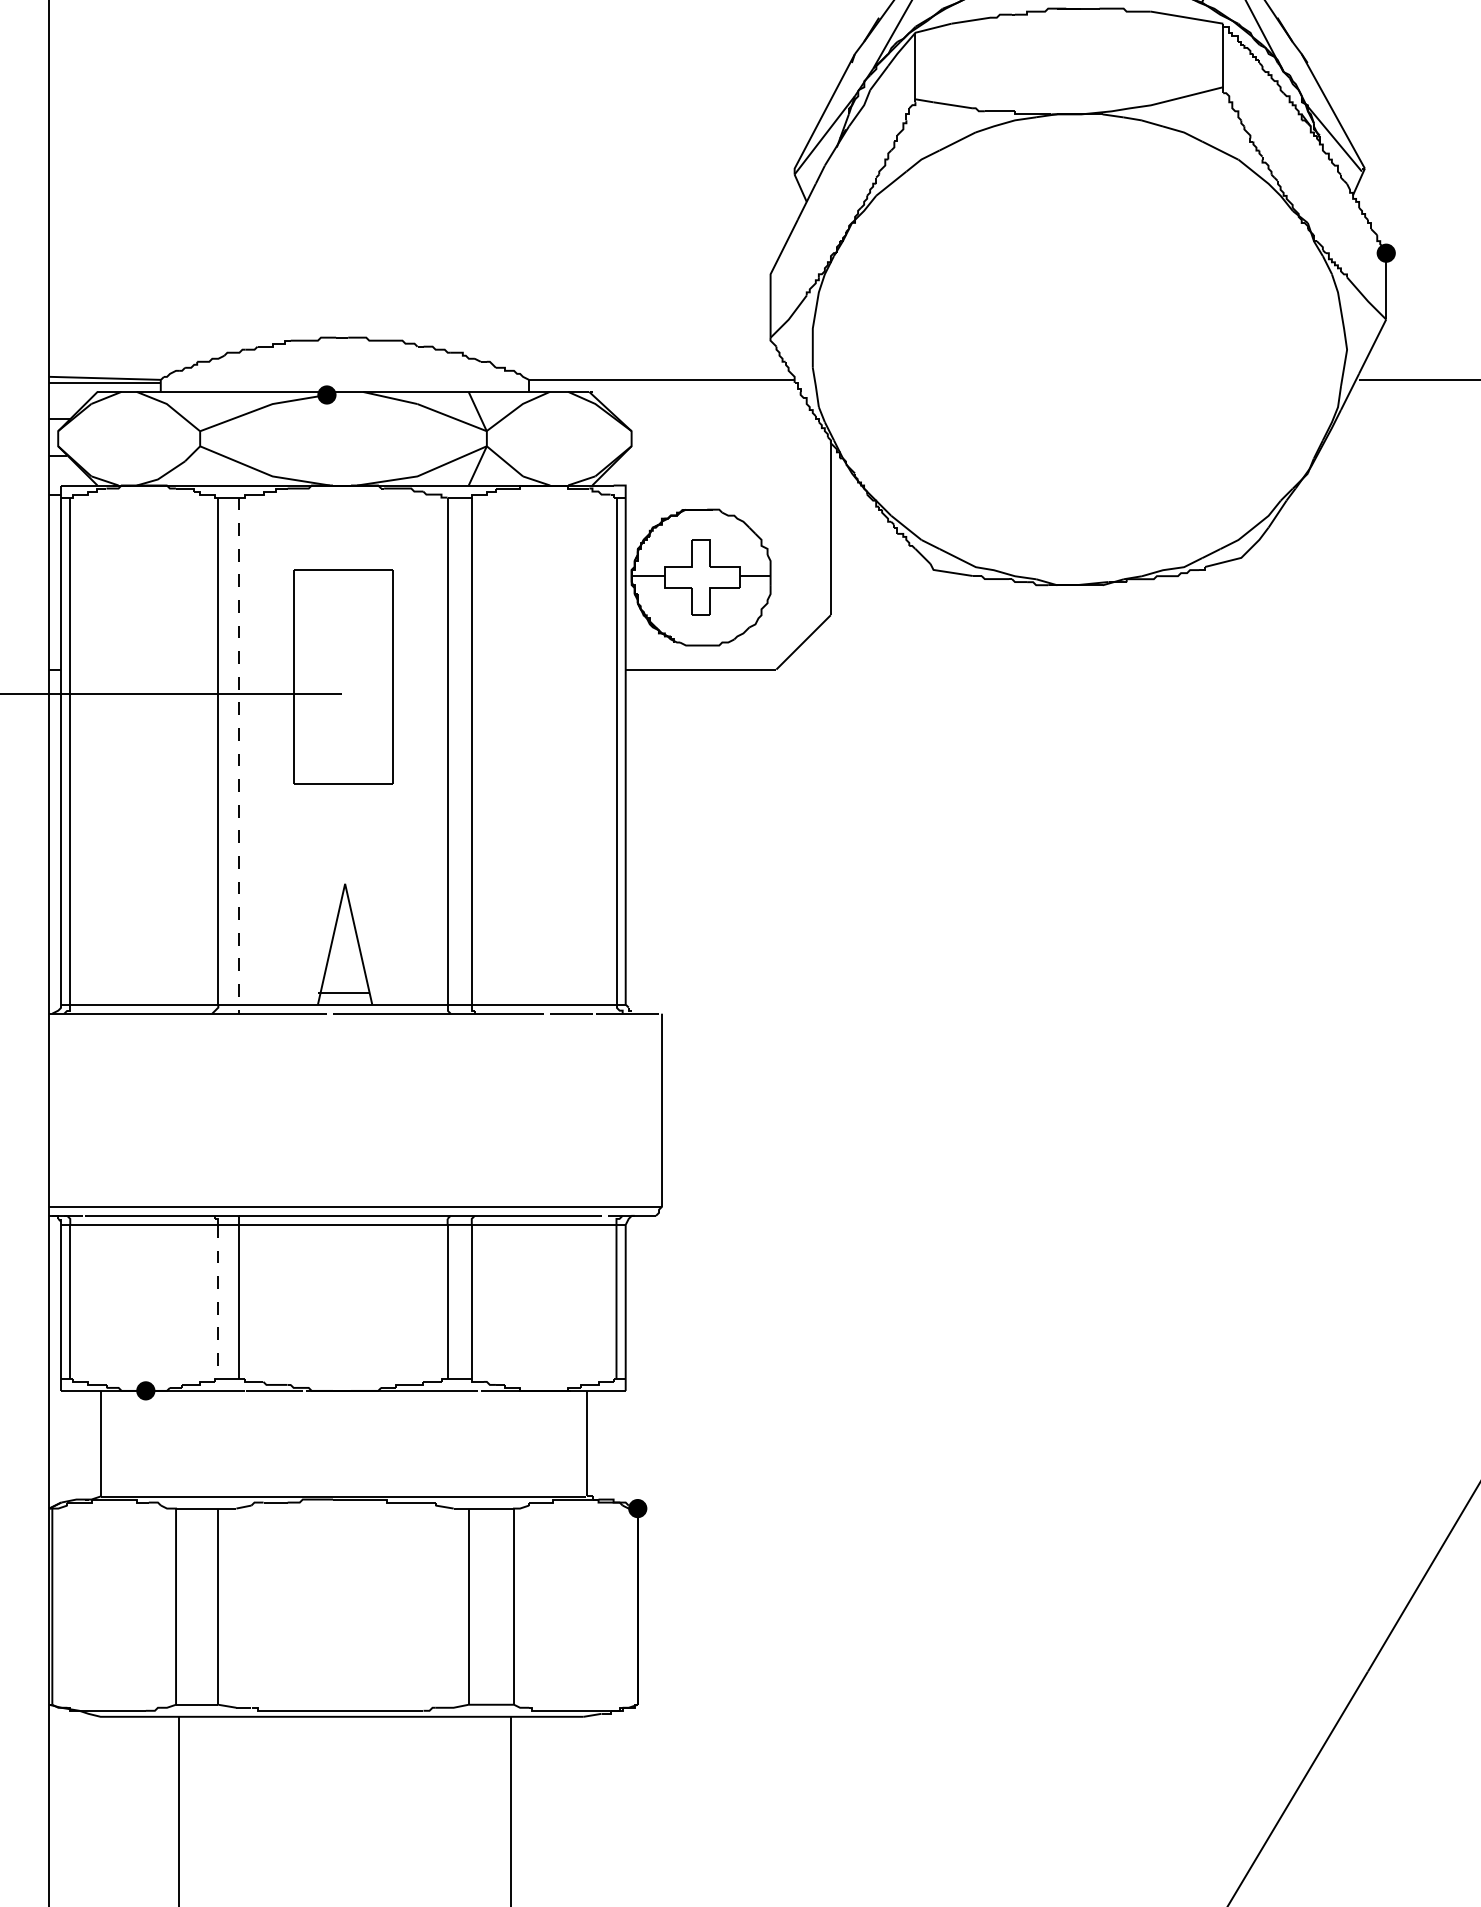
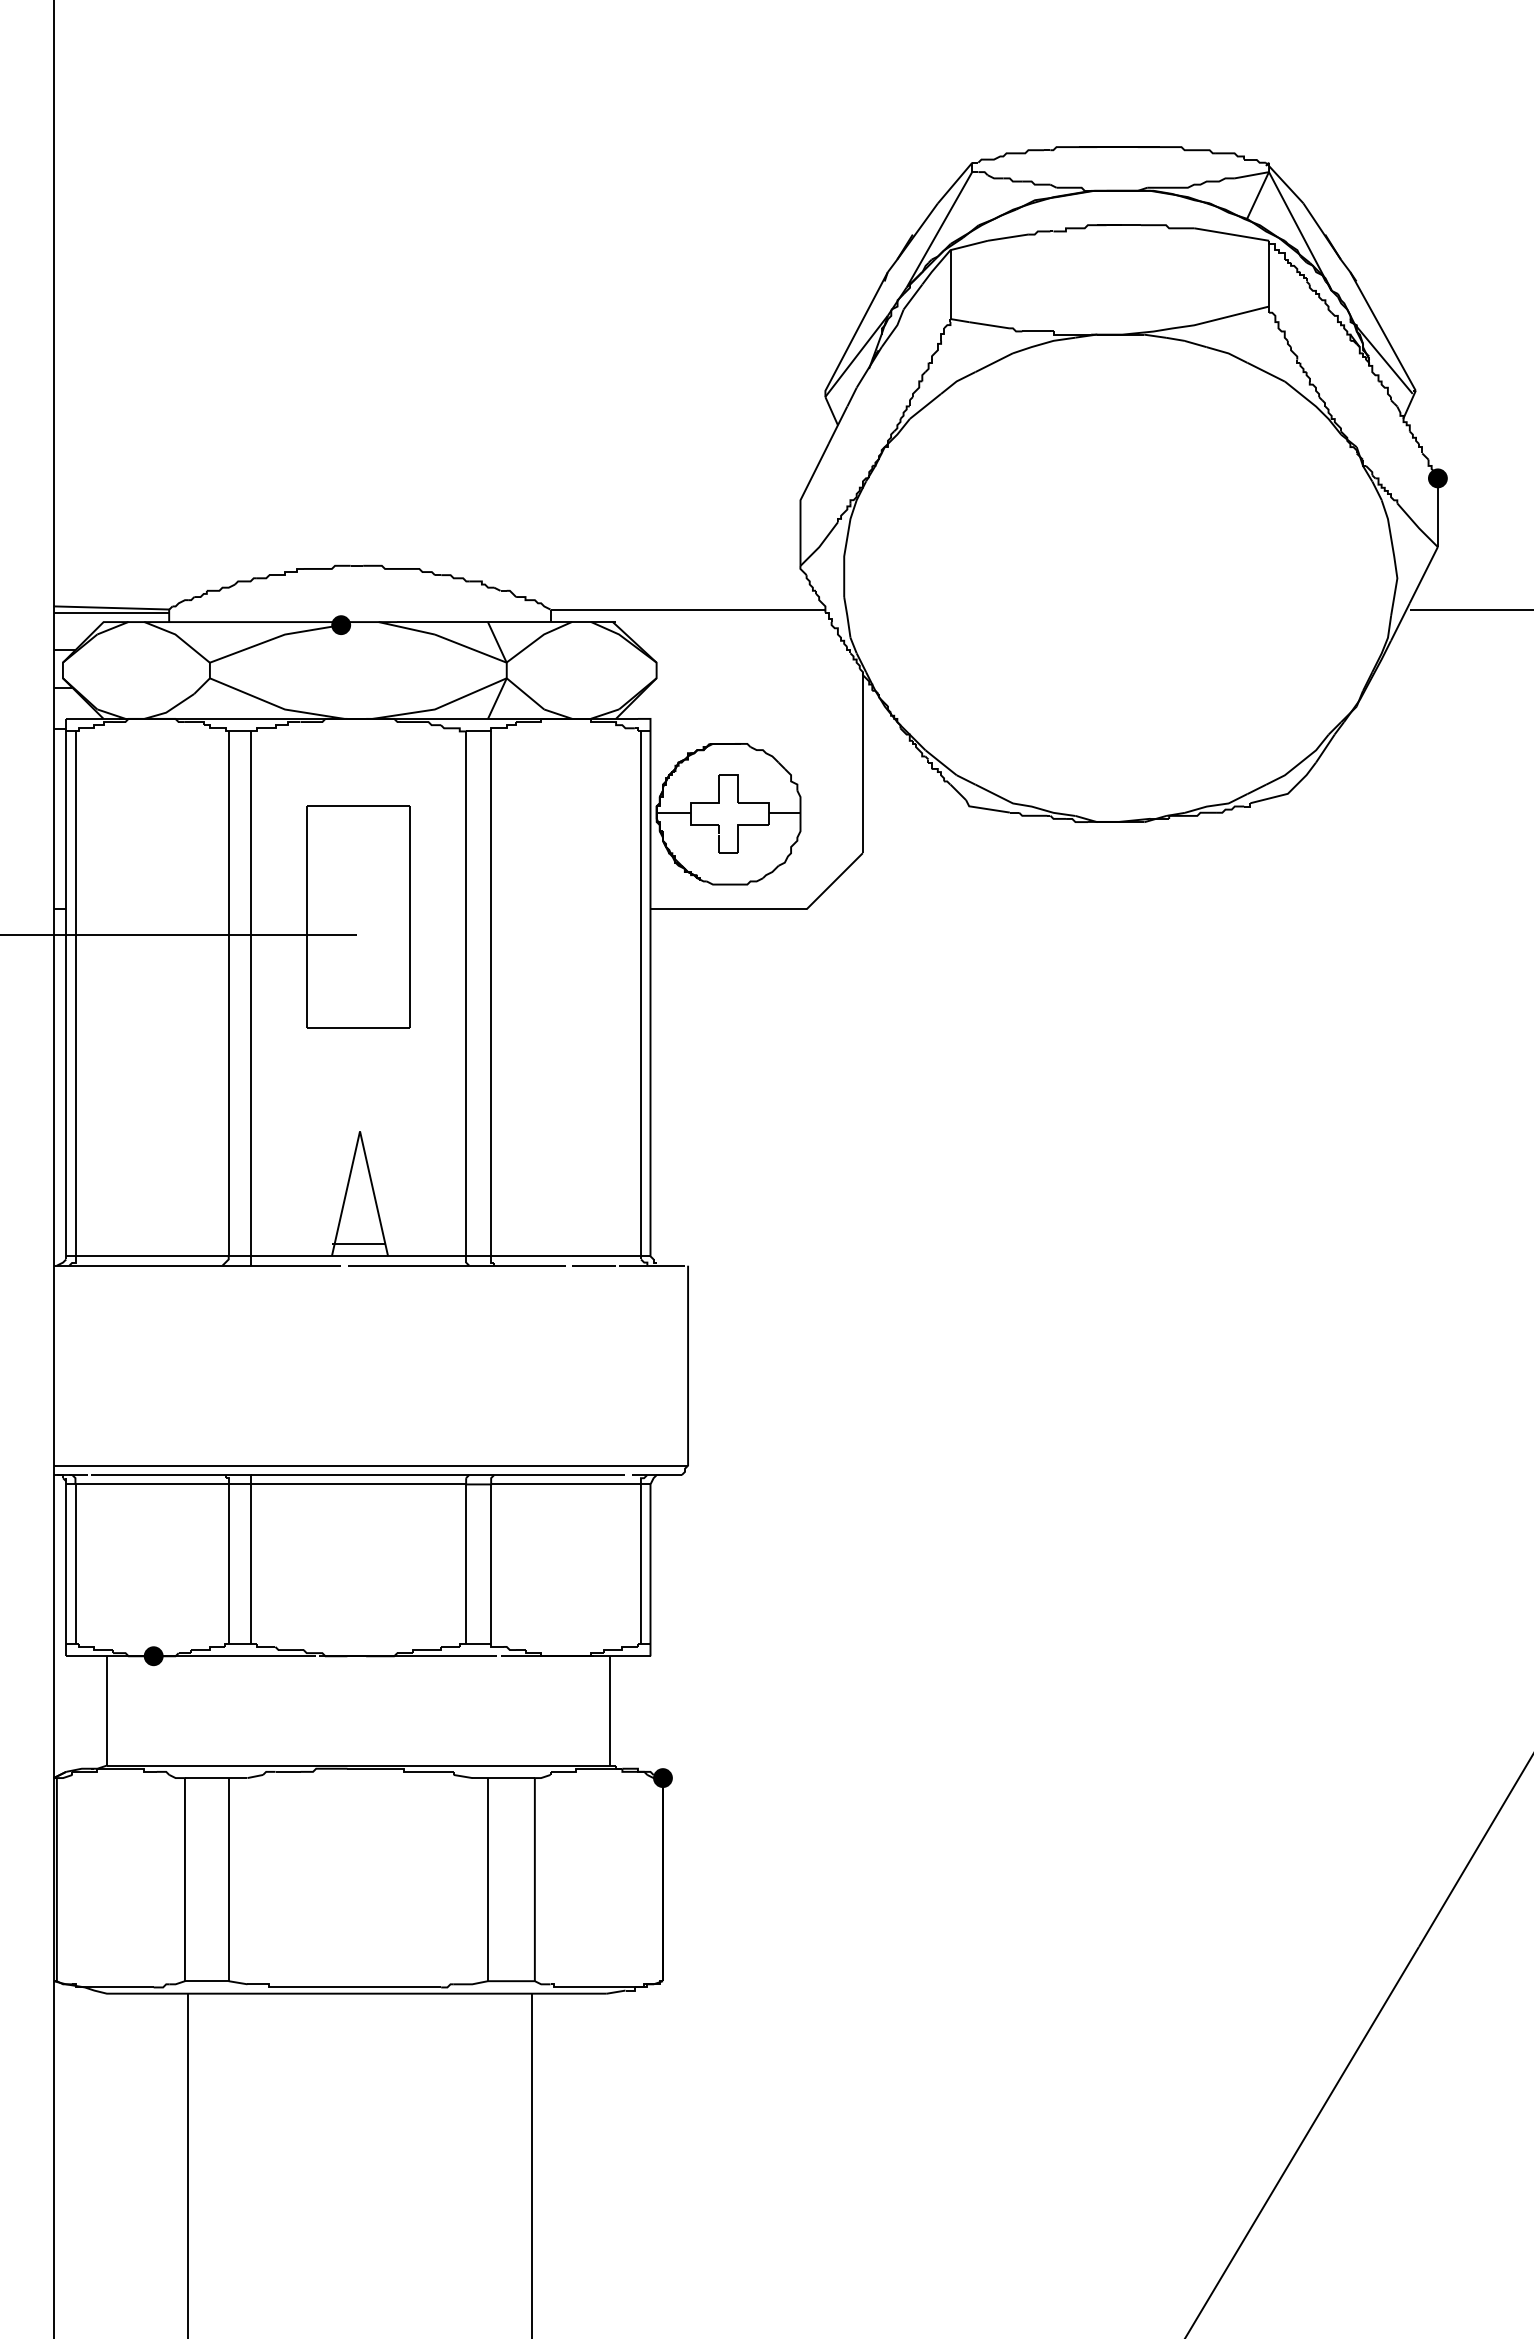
line: (239, 757) -> (250, 1000), dashed -> solid
line: (218, 1302) -> (228, 1564), dashed -> solid

